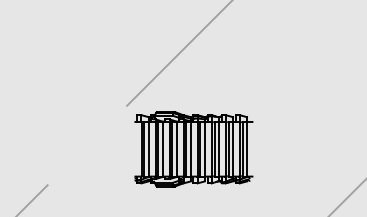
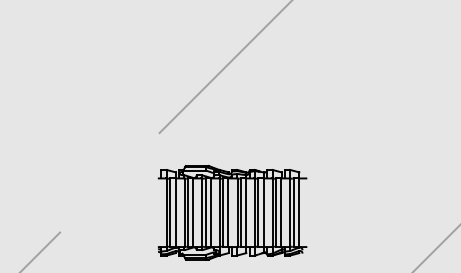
part: (193, 149) -> (232, 212), moved

